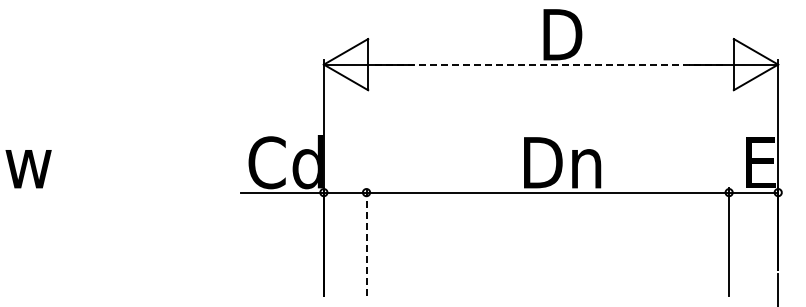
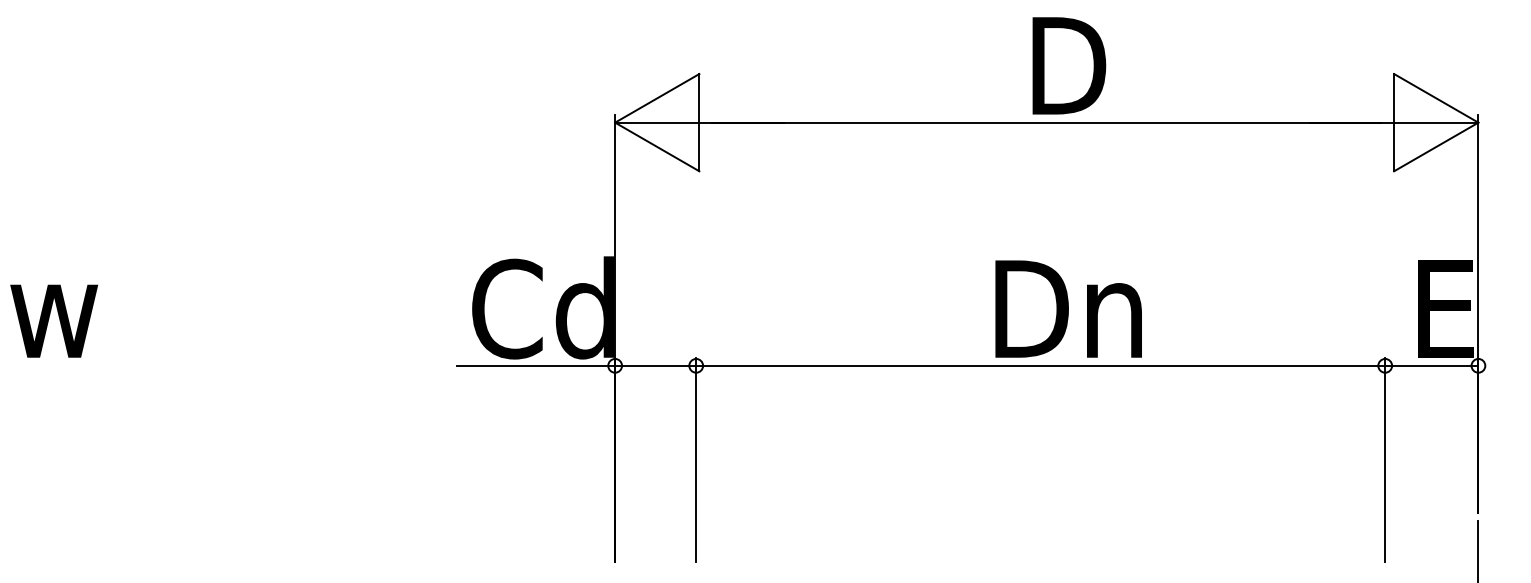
line: (551, 64) -> (1047, 122), dashed -> solid
line: (366, 242) -> (696, 460), dashed -> solid

